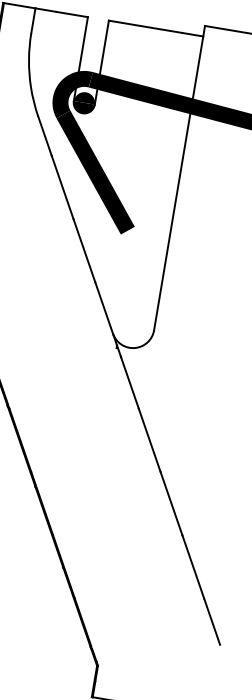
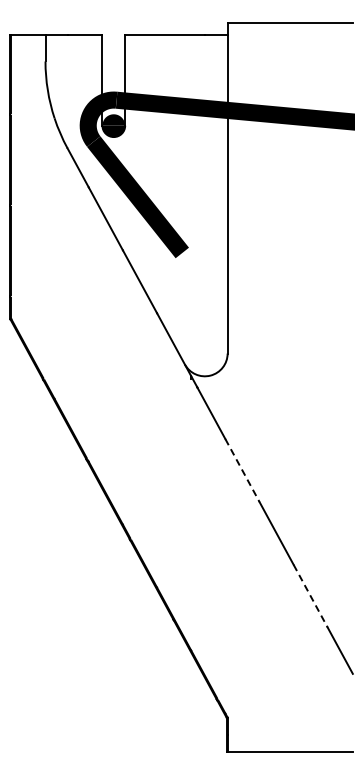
line: (149, 440) -> (242, 470), solid -> dashed
line: (192, 566) -> (310, 596), solid -> dashed

